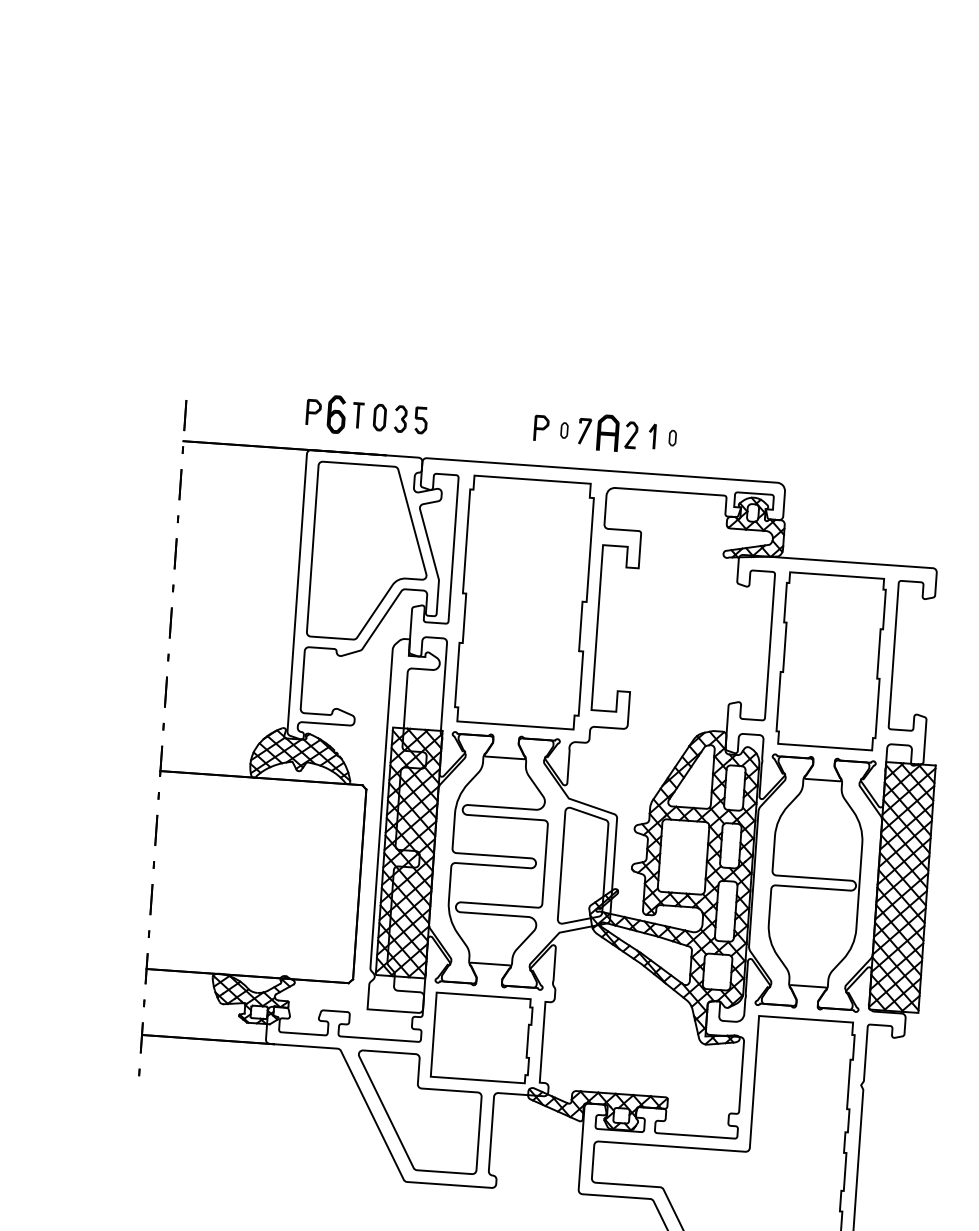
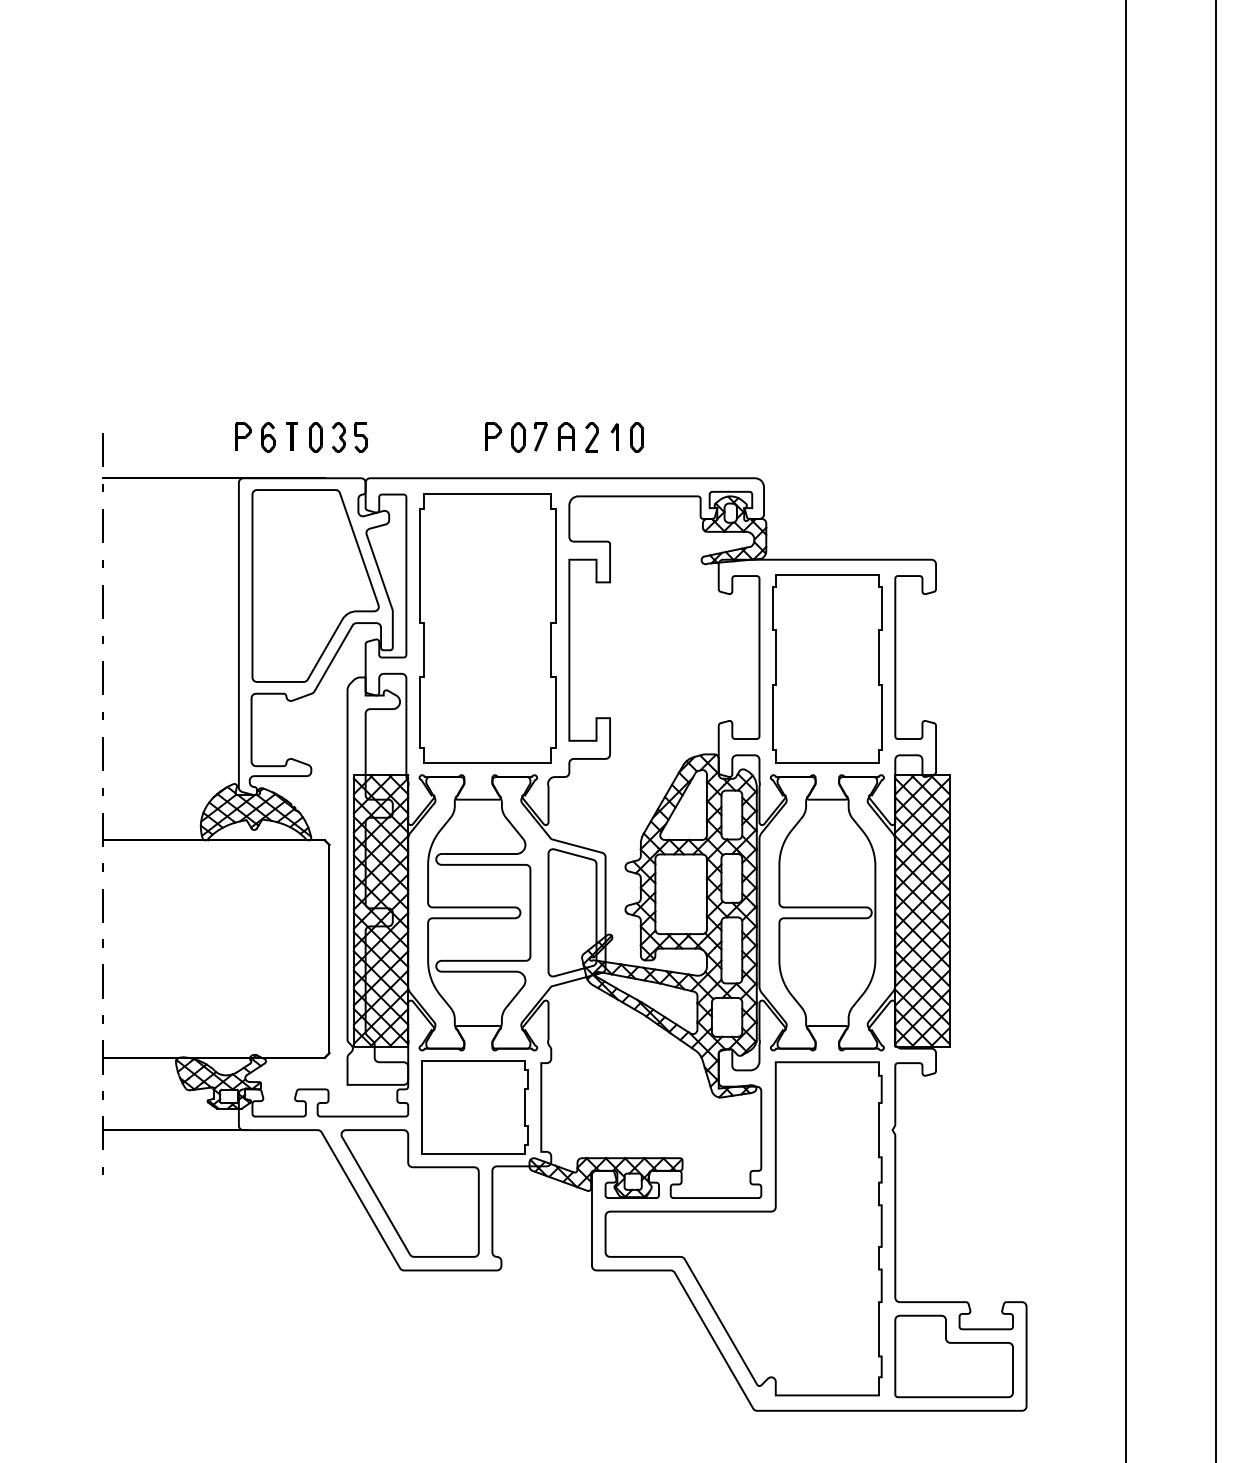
part: (336, 414) -> (268, 437), size x0.71
part: (564, 430) -> (518, 437), size x1.67
part: (607, 432) -> (565, 436), size x0.71
part: (672, 438) -> (637, 437), size x1.67

